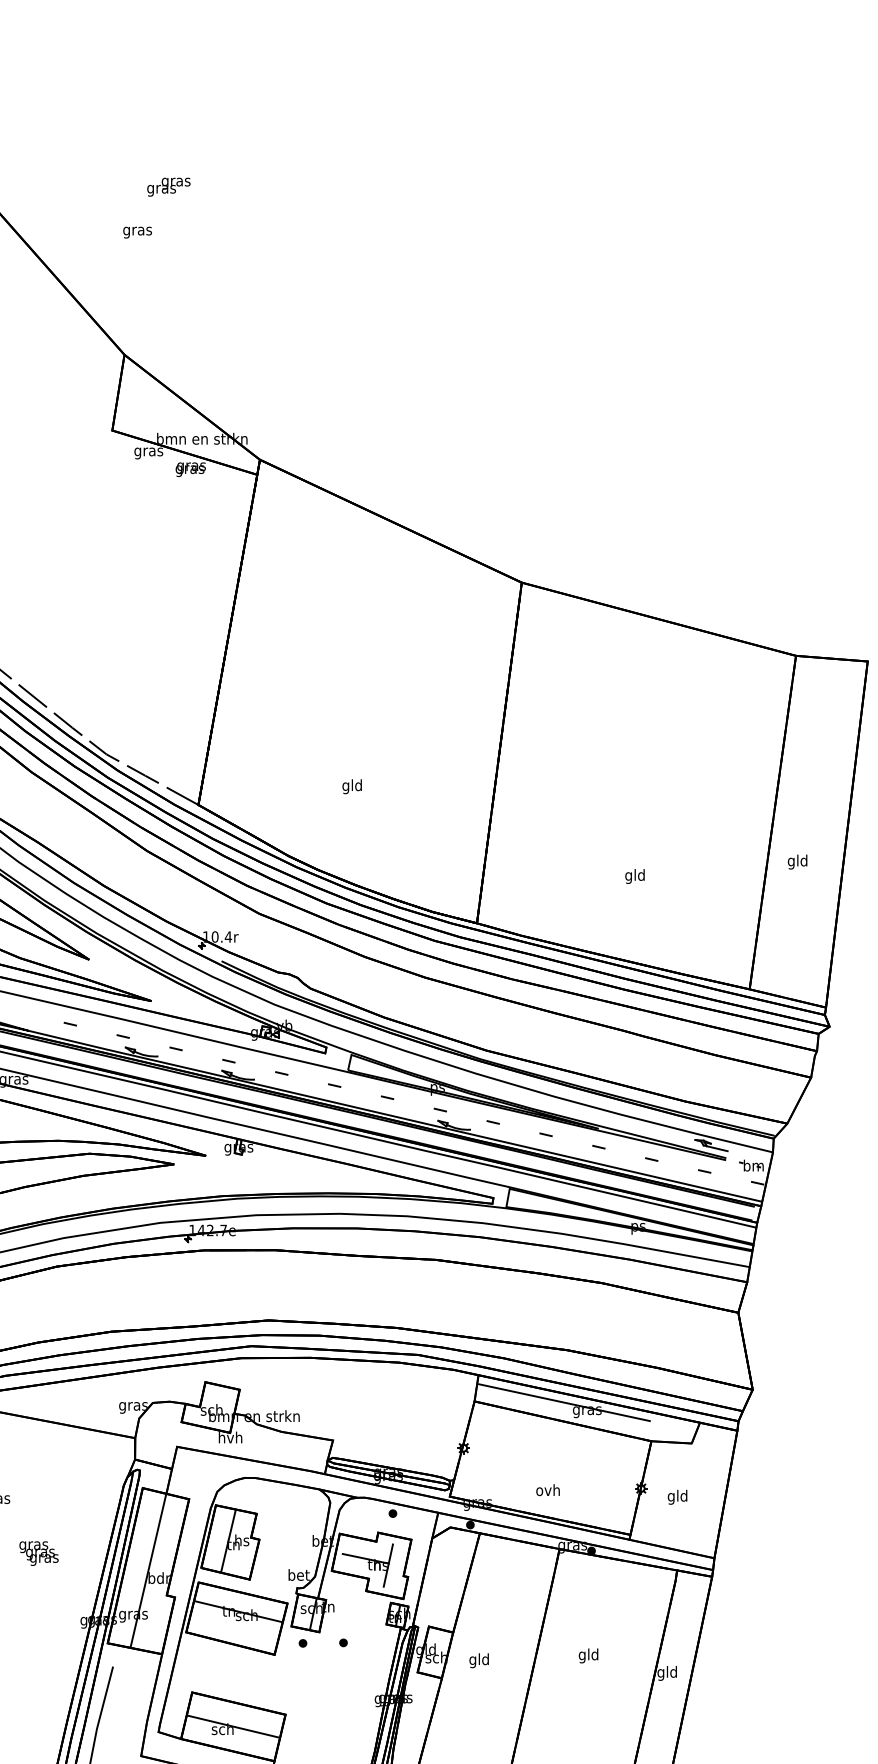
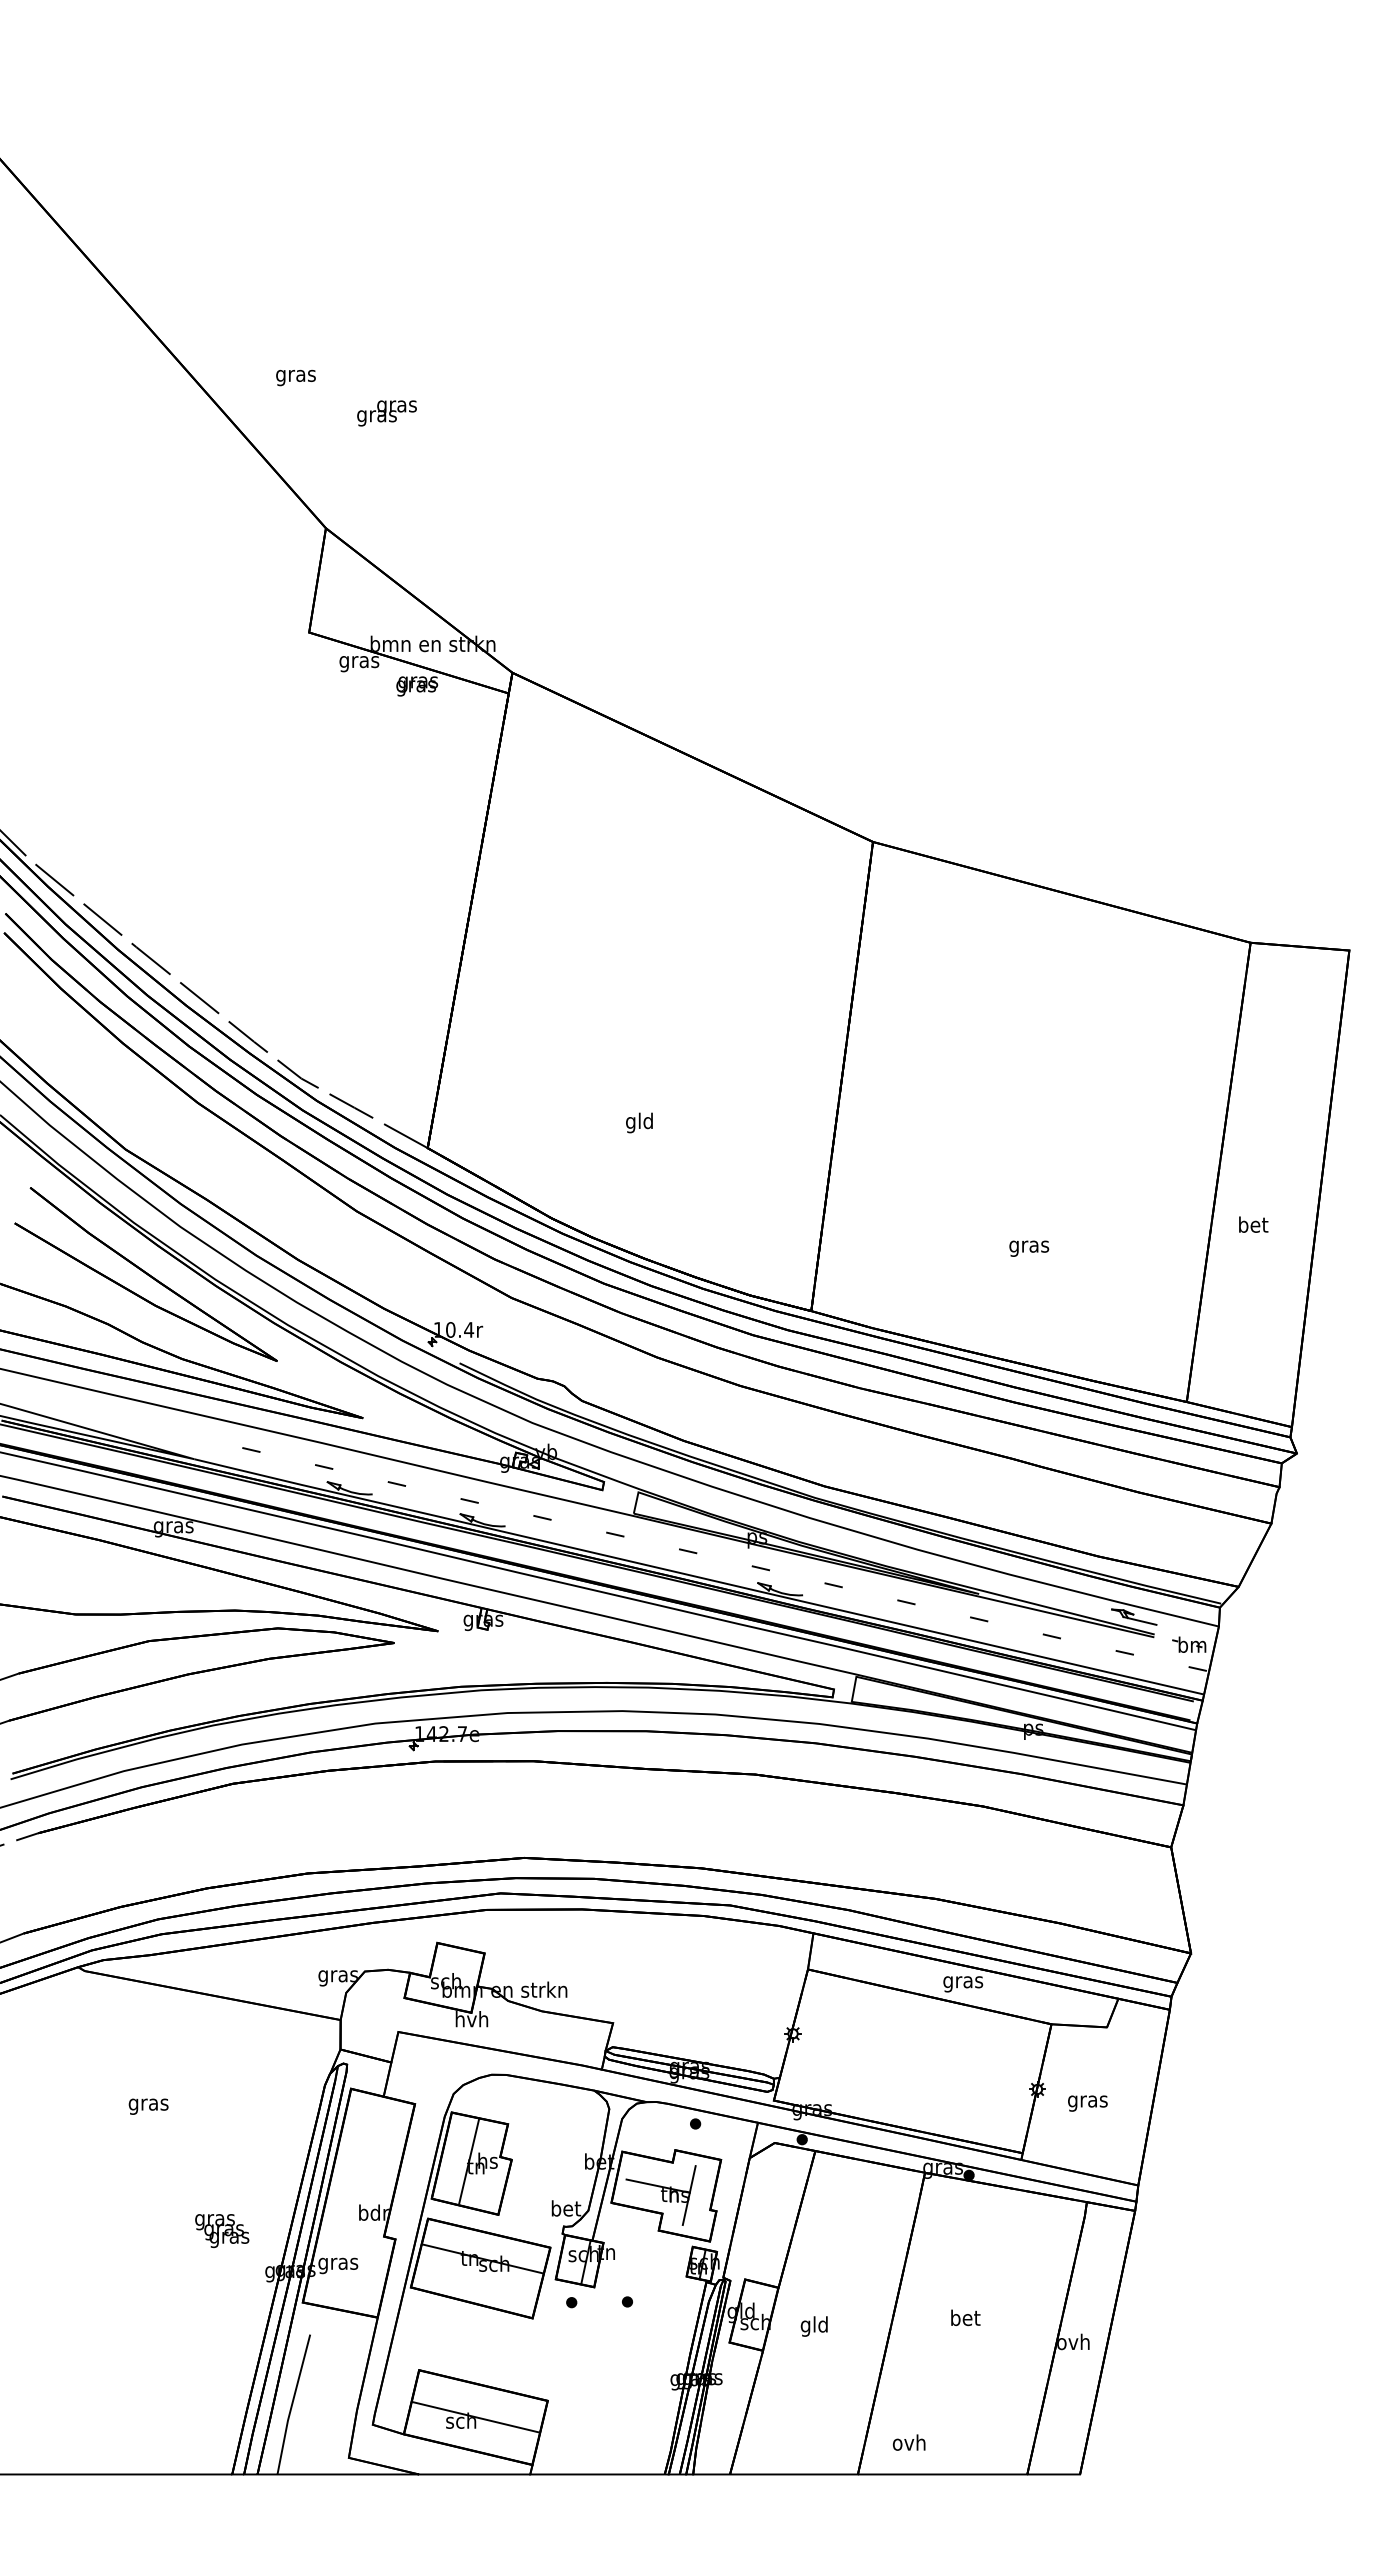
text: (168, 187) -> (386, 413), moved
text: (137, 232) -> (295, 377), moved
text: (798, 861) -> (1253, 1226), gld -> bet
text: (635, 876) -> (1029, 1246), gld -> gras
line: (564, 1402) -> (931, 1970), removed
text: (548, 1490) -> (909, 2442), moved
text: (677, 1497) -> (1087, 2101), gld -> gras
text: (39, 1553) -> (222, 2231), moved
line: (148, 1570) -> (358, 2202), removed
text: (588, 1655) -> (965, 2319), gld -> bet
text: (667, 1673) -> (1073, 2343), gld -> ovh

